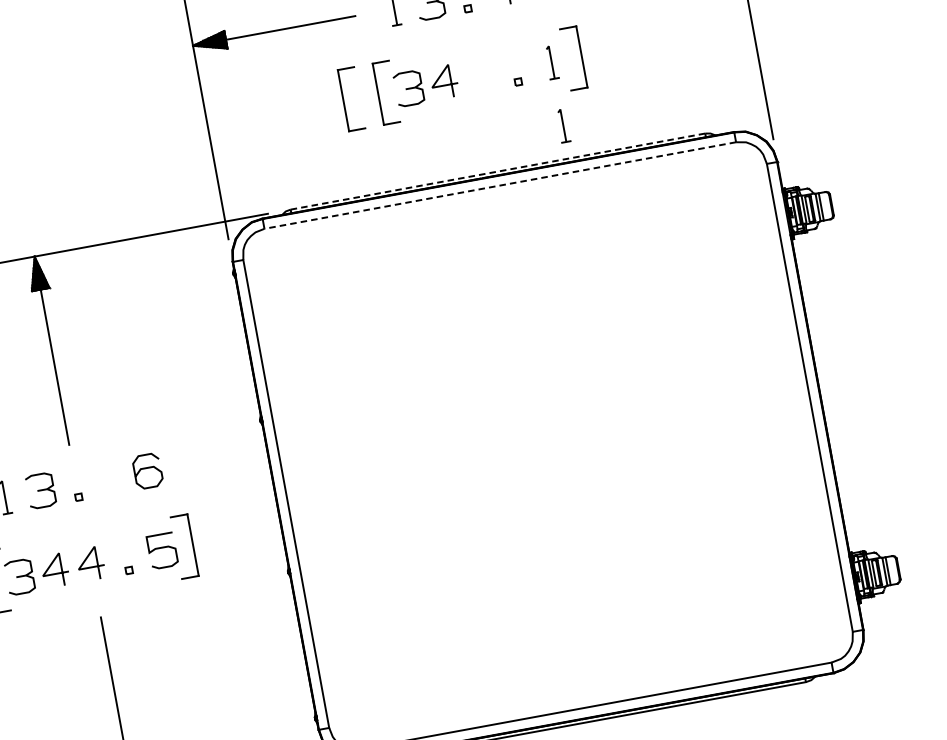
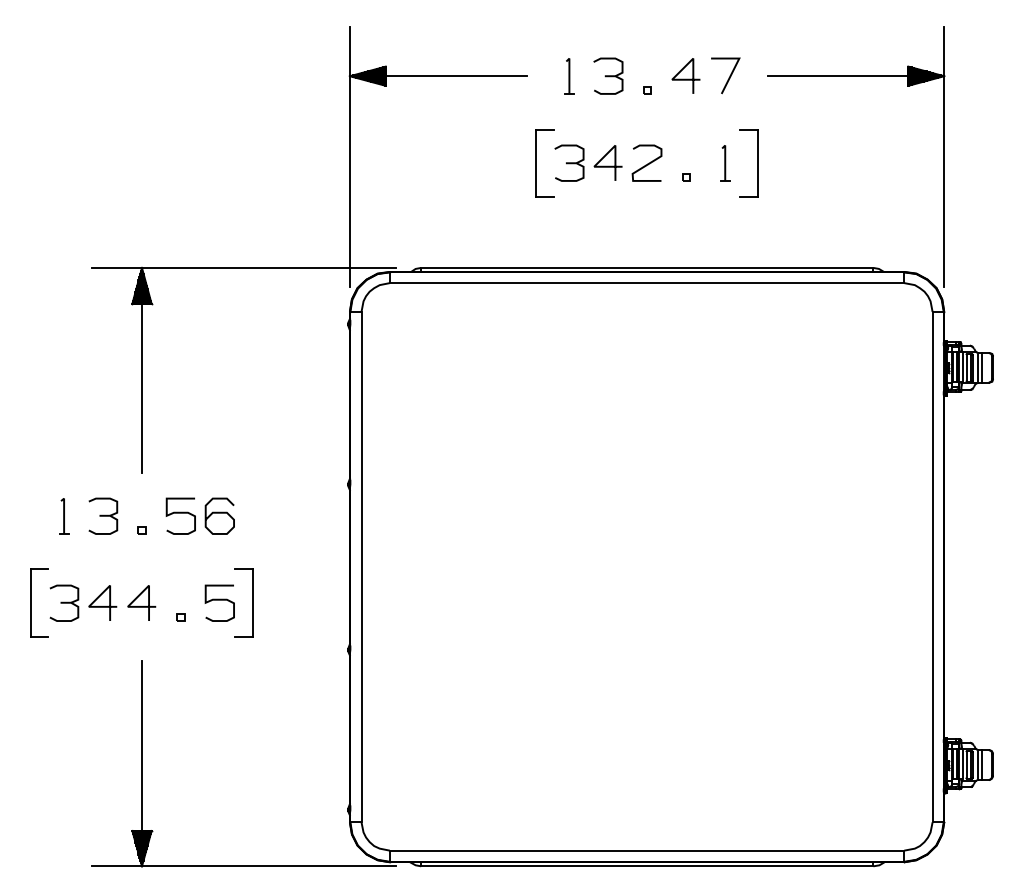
curve: (480, 75) -> (647, 163), added
part: (343, 100) -> (498, 163), removed
part: (563, 125) -> (725, 232), removed
line: (498, 171) -> (647, 267), dashed -> solid
line: (499, 186) -> (646, 283), dashed -> solid
curve: (111, 475) -> (180, 513), added

